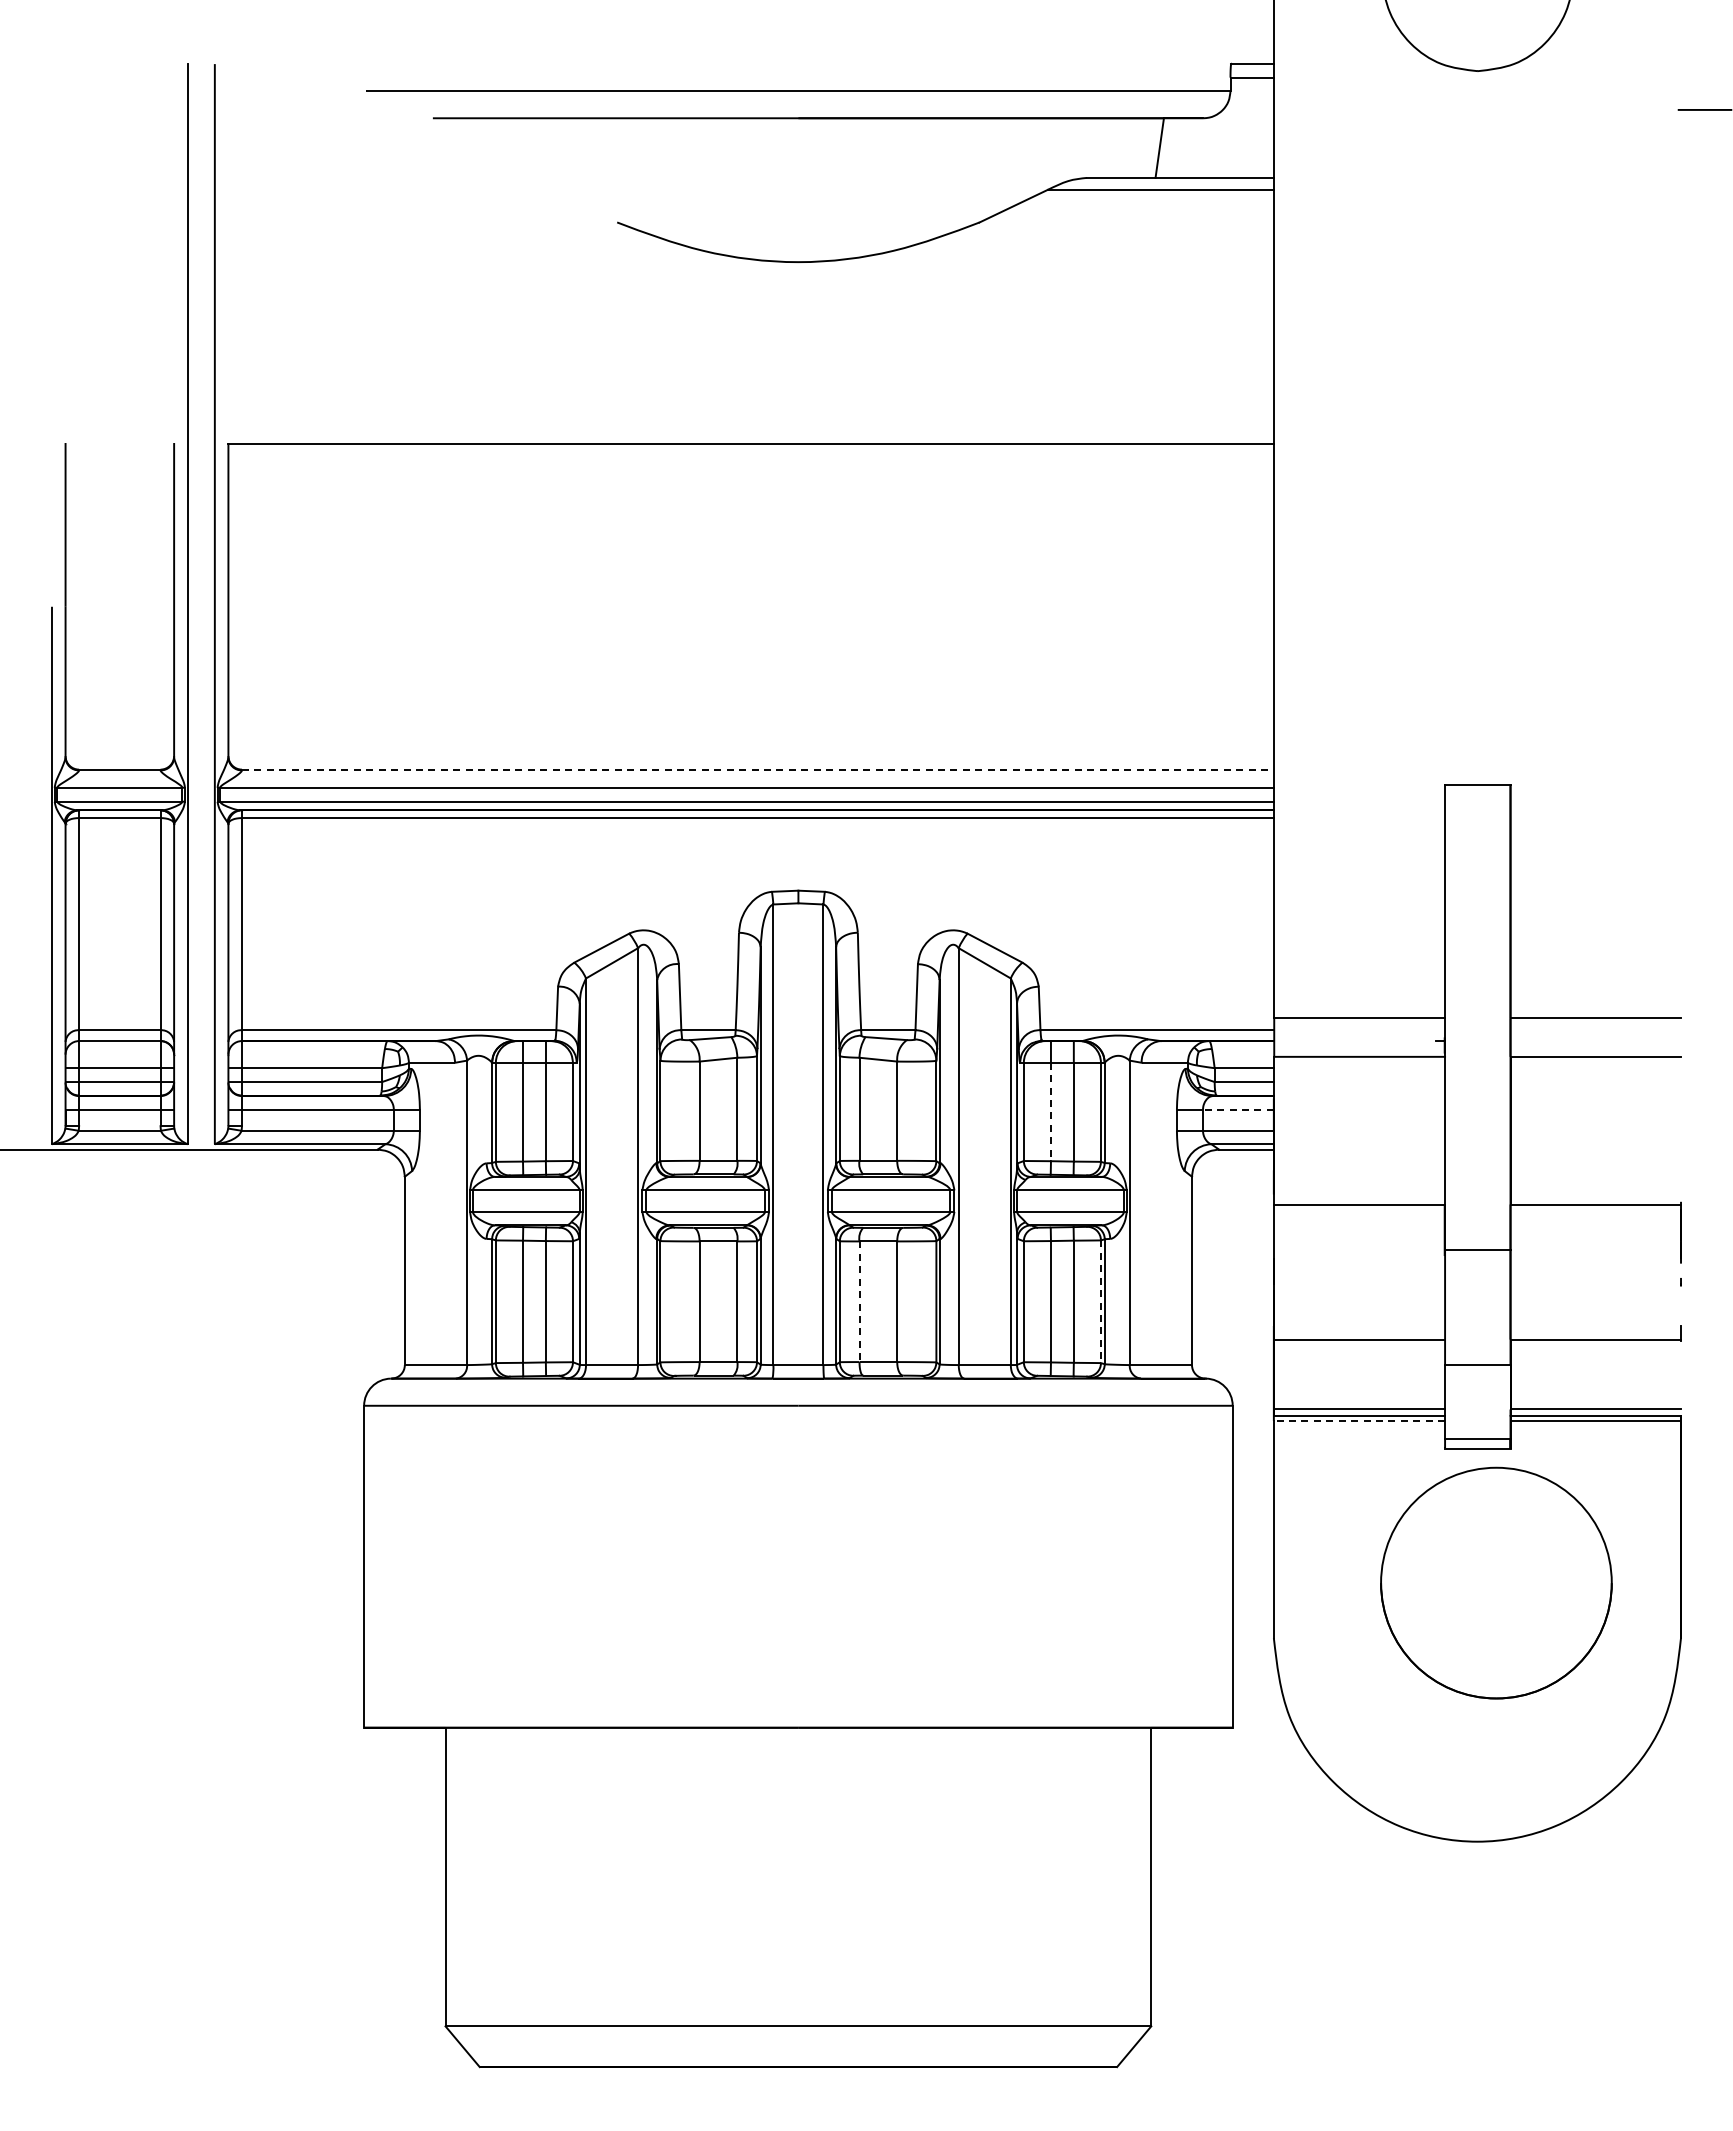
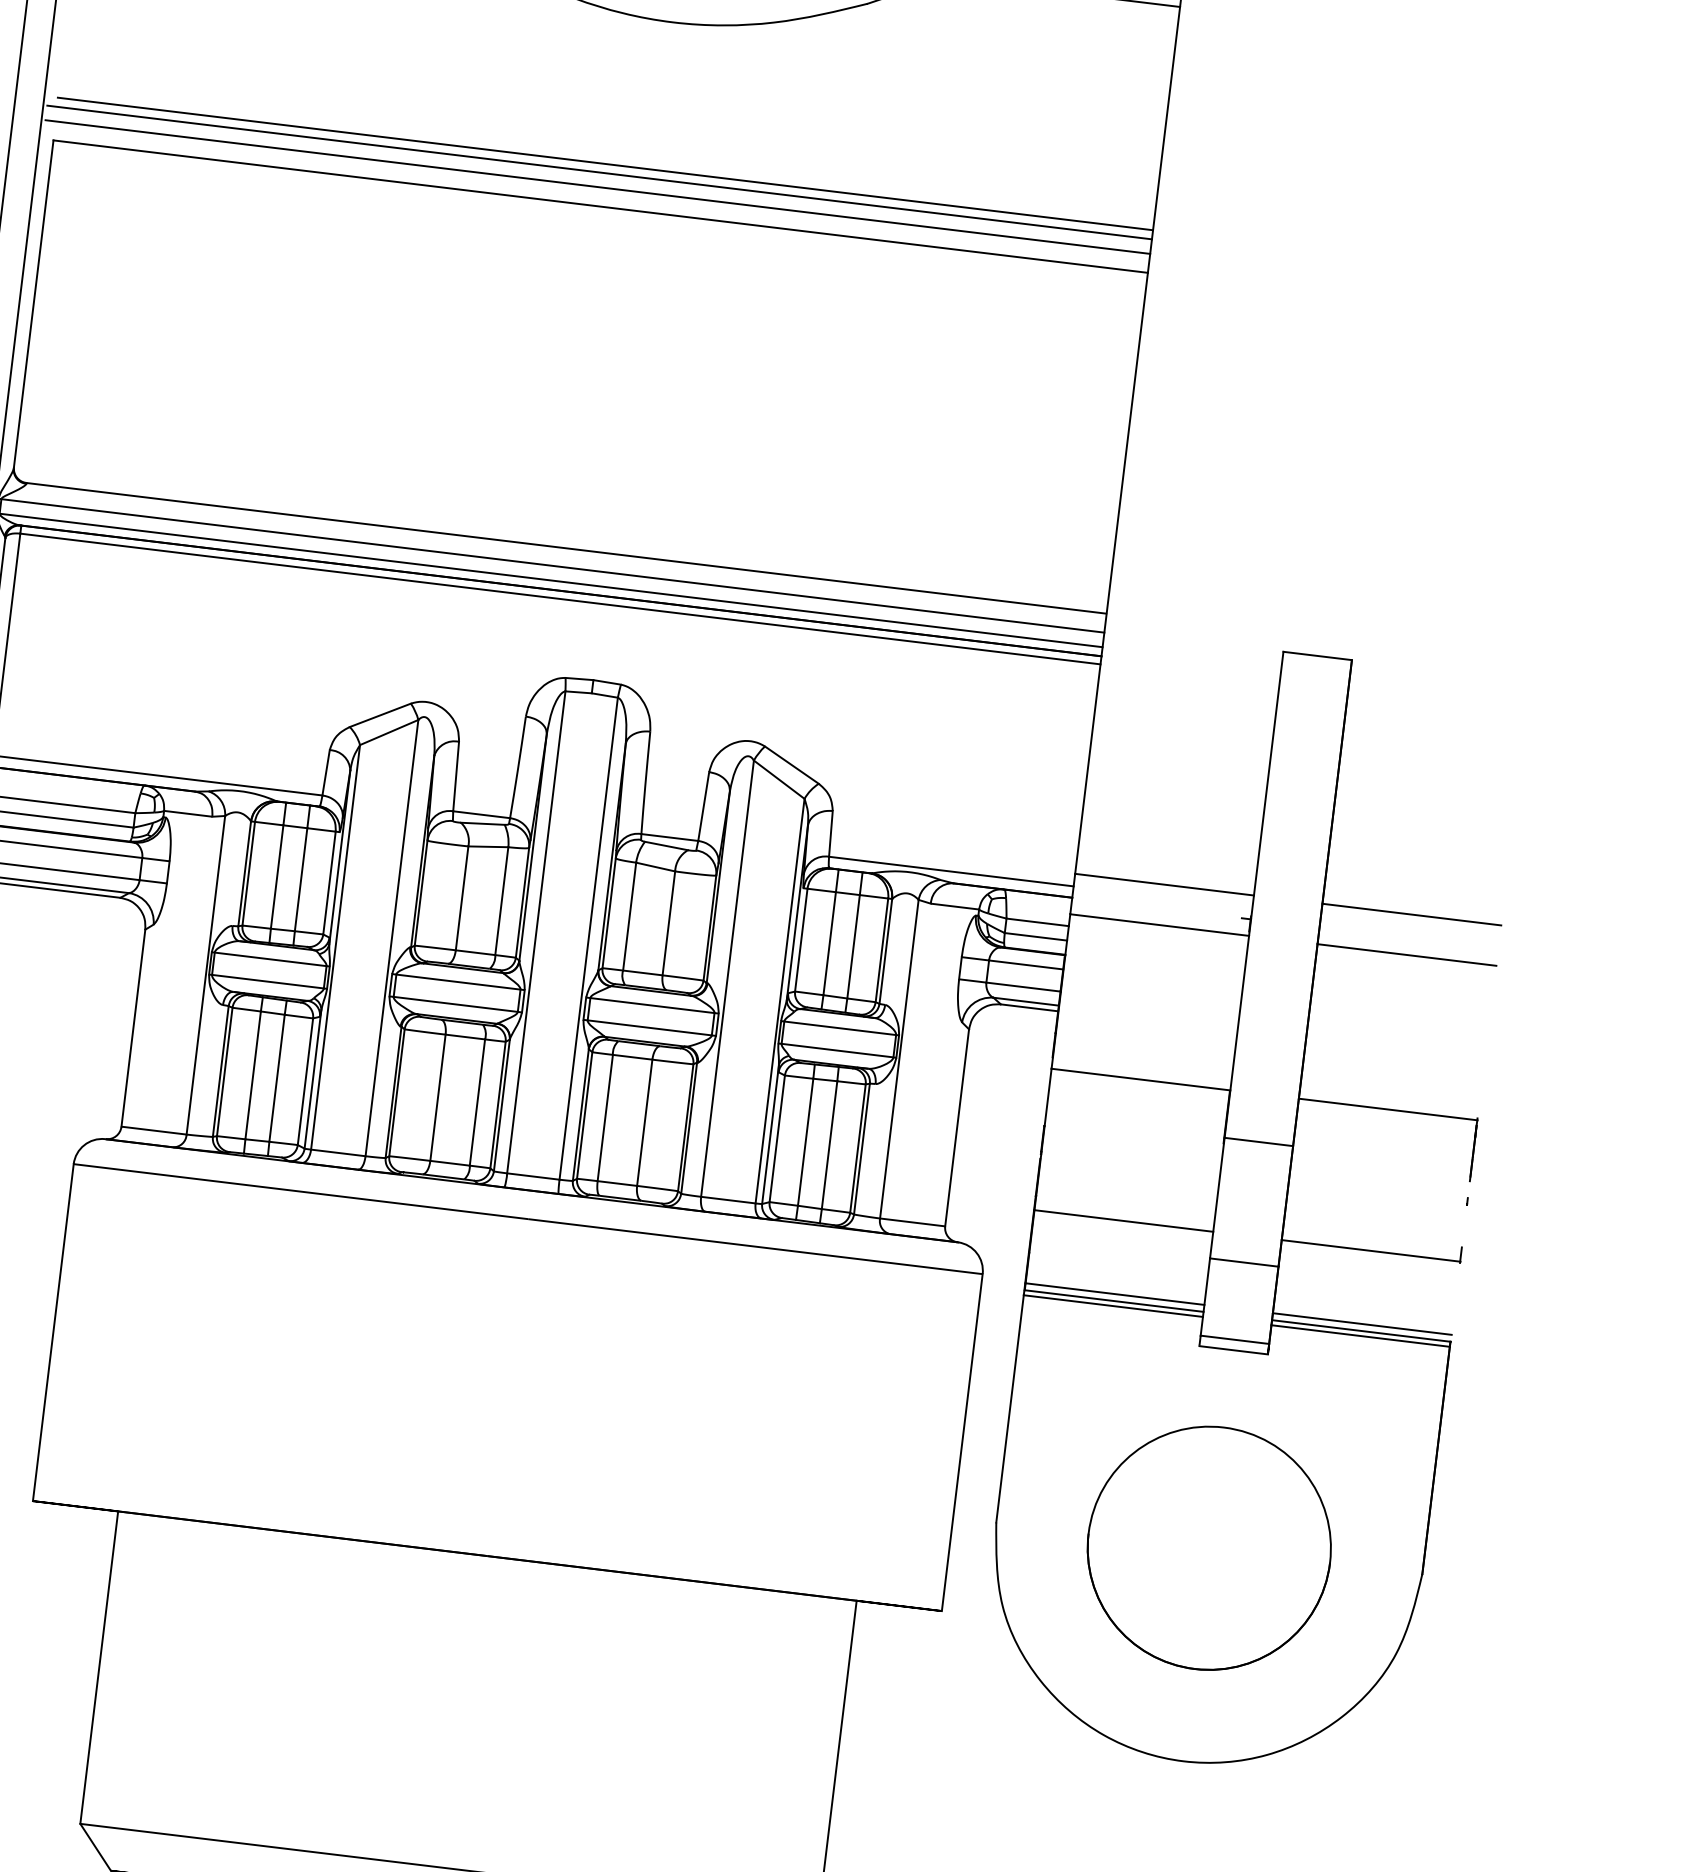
line: (750, 403) -> (604, 164), added
line: (746, 411) -> (599, 172), added
line: (746, 425) -> (598, 186), added
line: (757, 769) -> (565, 548), dashed -> solid
line: (1237, 1109) -> (1025, 964), dashed -> solid
line: (1050, 1112) -> (829, 944), dashed -> solid
line: (859, 1302) -> (605, 1118), dashed -> solid
line: (1100, 1302) -> (857, 1149), dashed -> solid
line: (1359, 1420) -> (1113, 1305), dashed -> solid
part: (1496, 1582) -> (1209, 1547), moved

